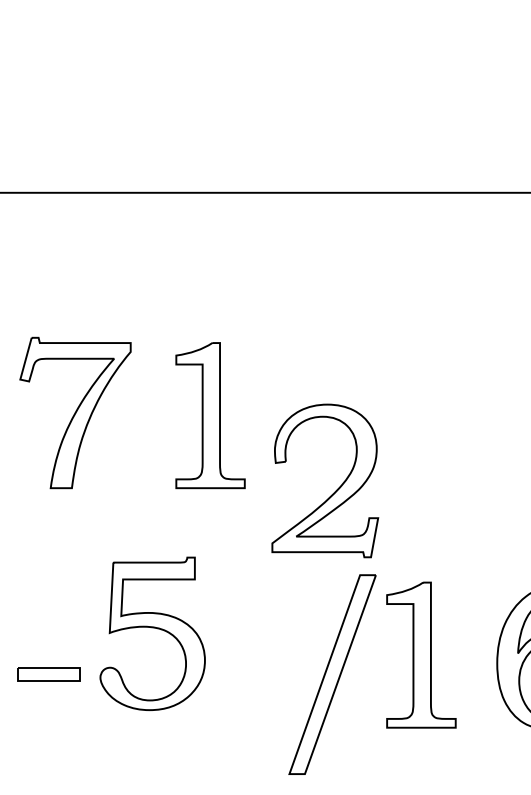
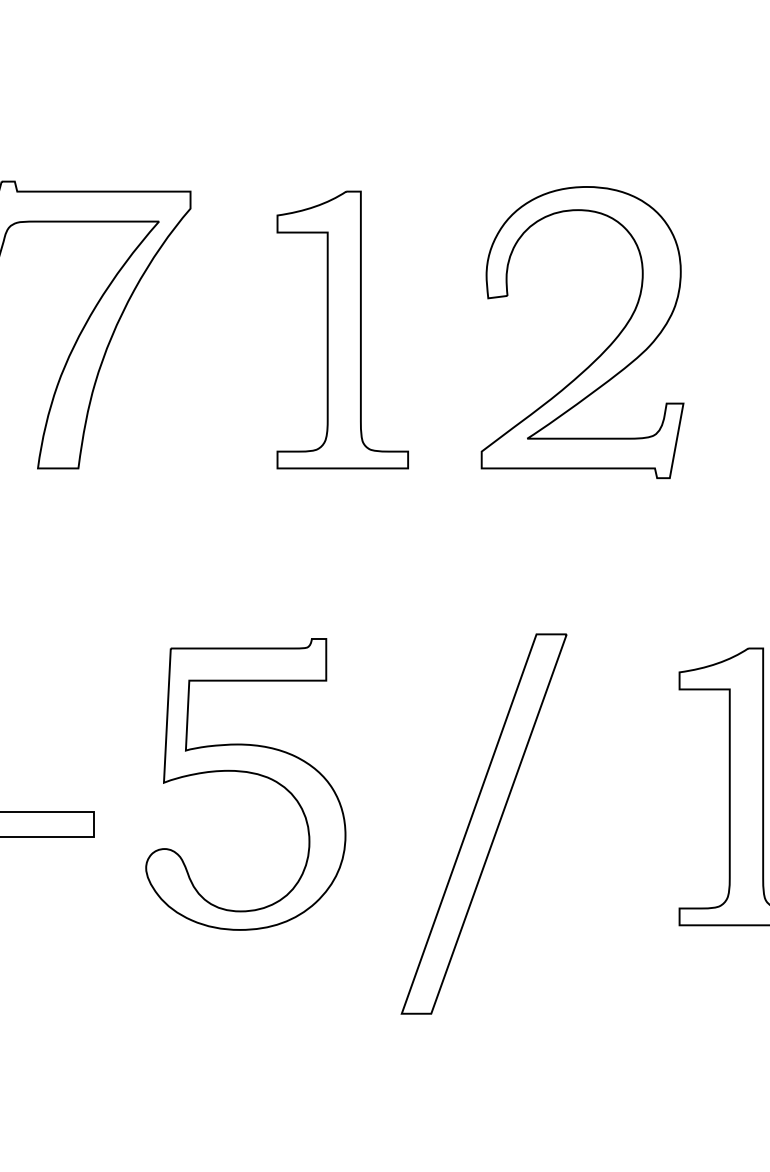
part: (335, 490) -> (602, 350), moved
part: (152, 633) -> (245, 783), moved
part: (332, 674) -> (483, 823), moved

